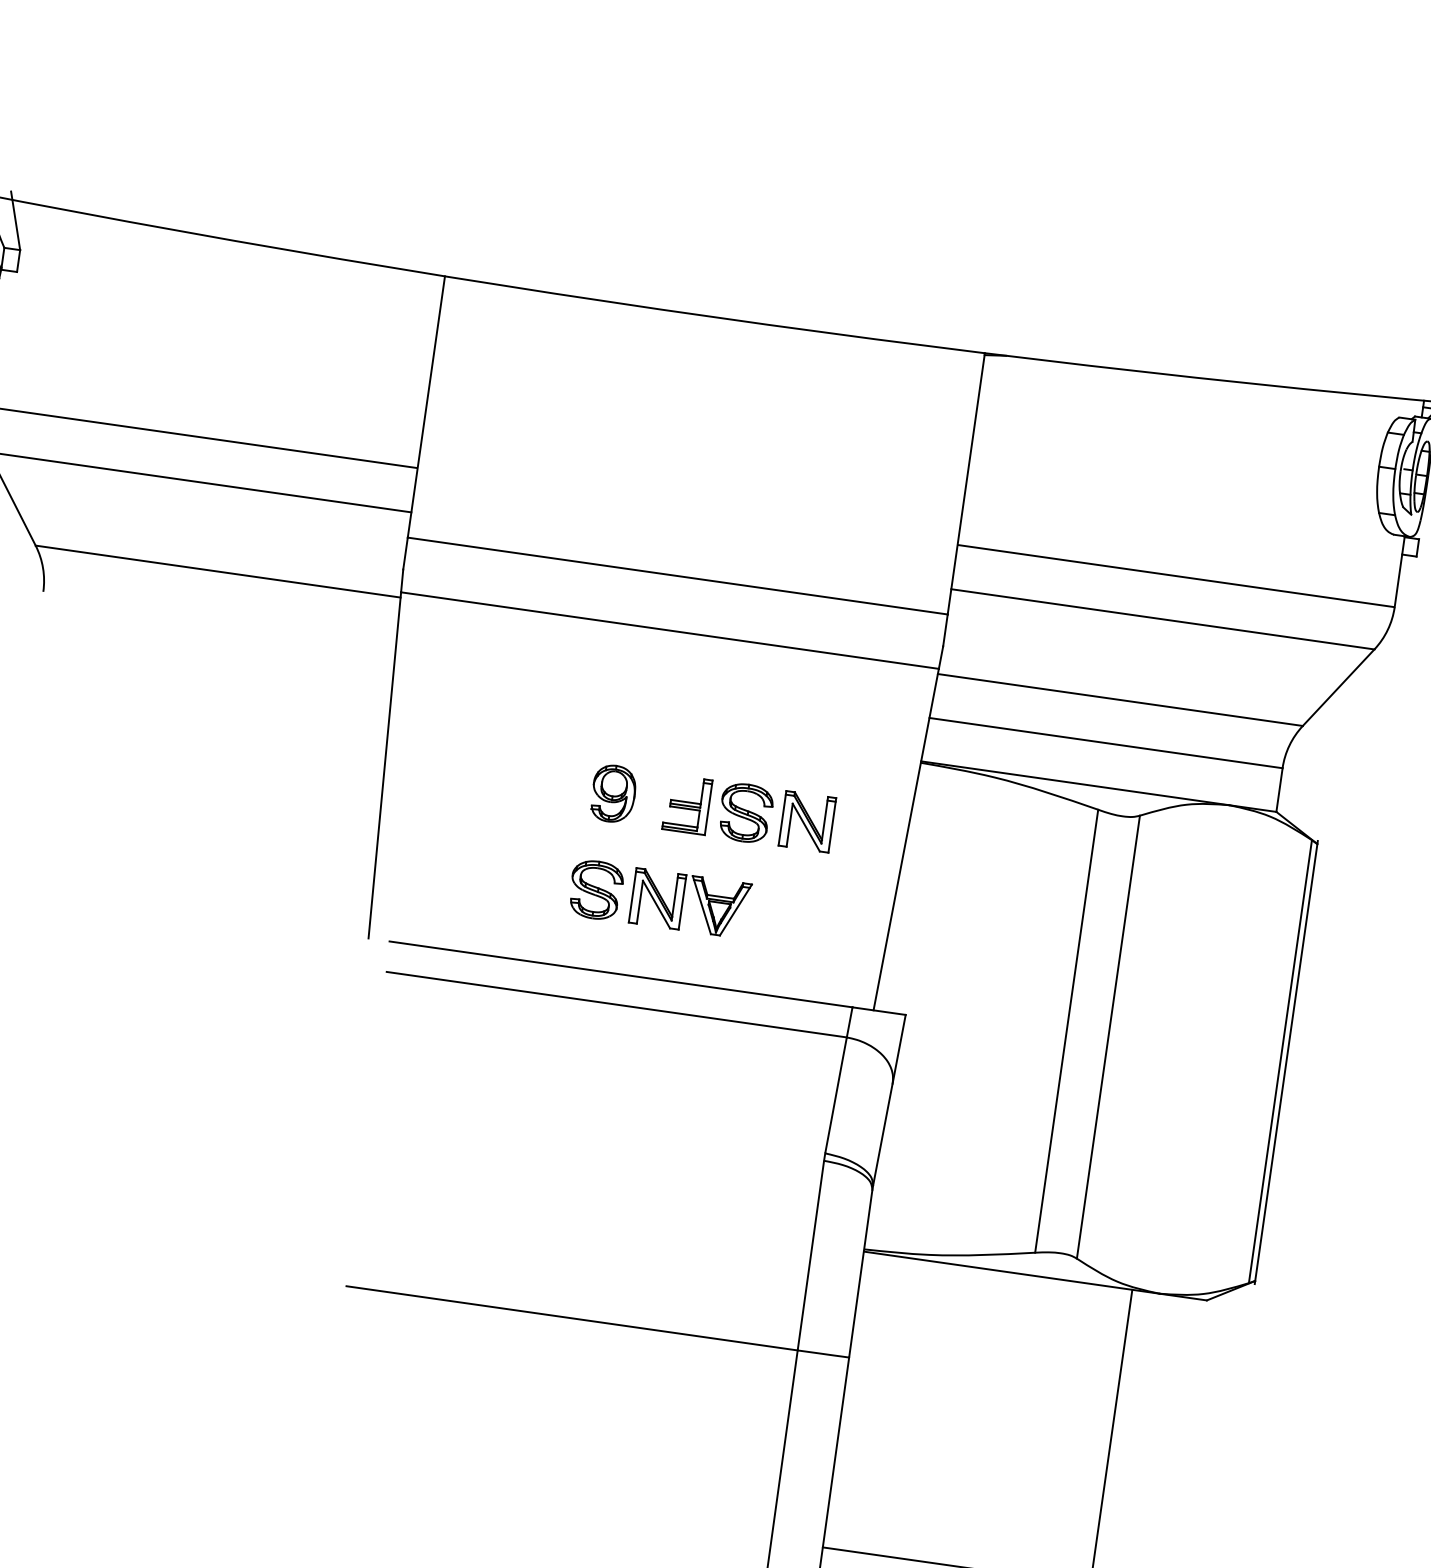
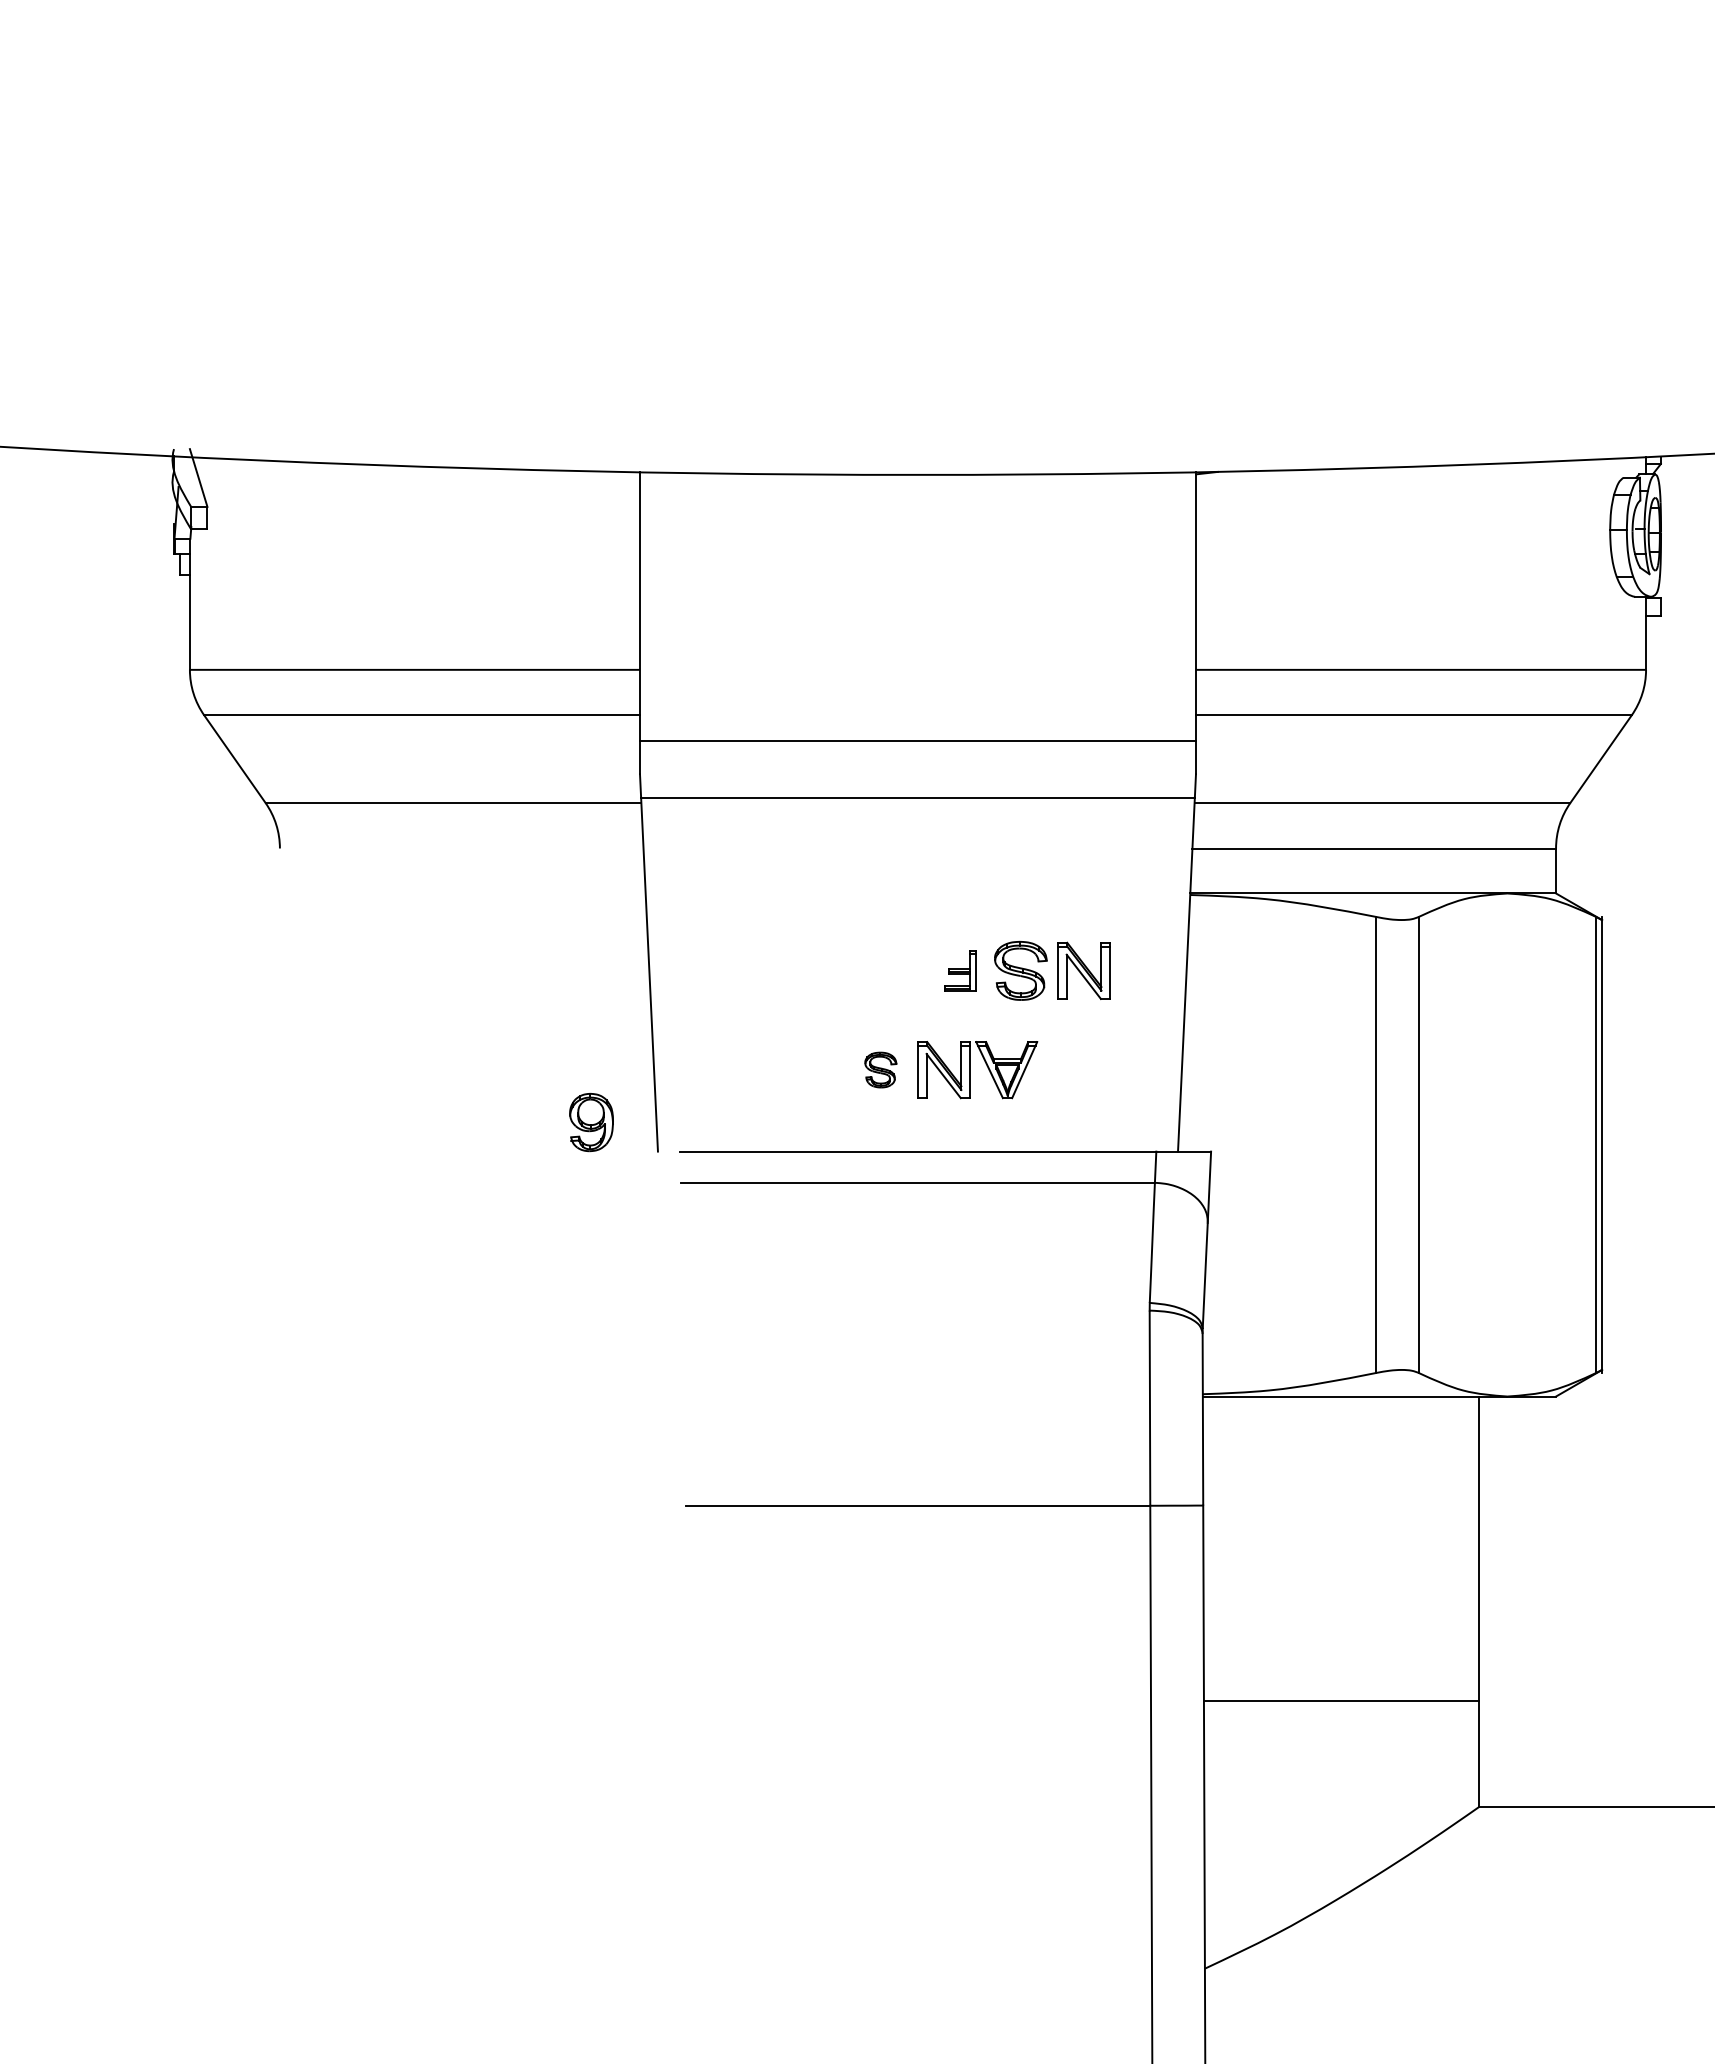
part: (613, 793) -> (591, 1122), moved
part: (687, 804) -> (960, 970), size x0.7
part: (596, 889) -> (880, 1069), size x0.6

